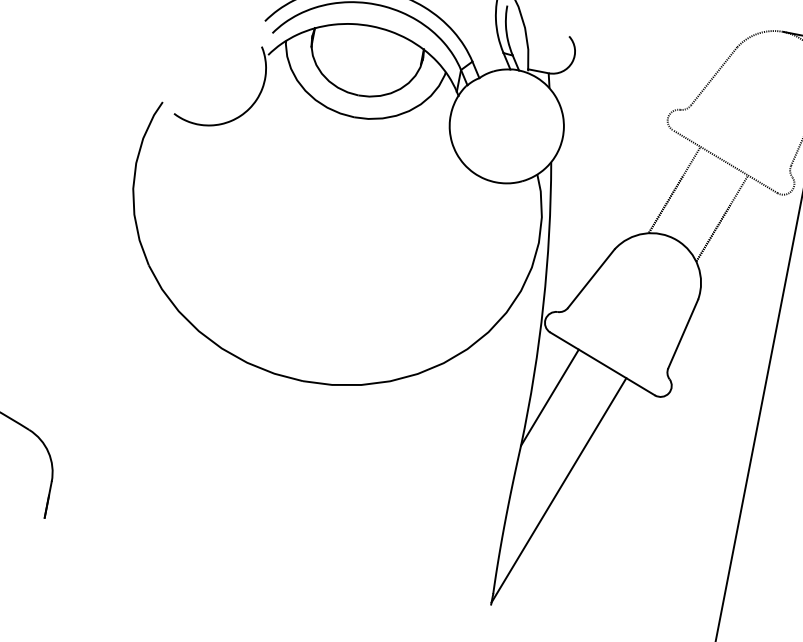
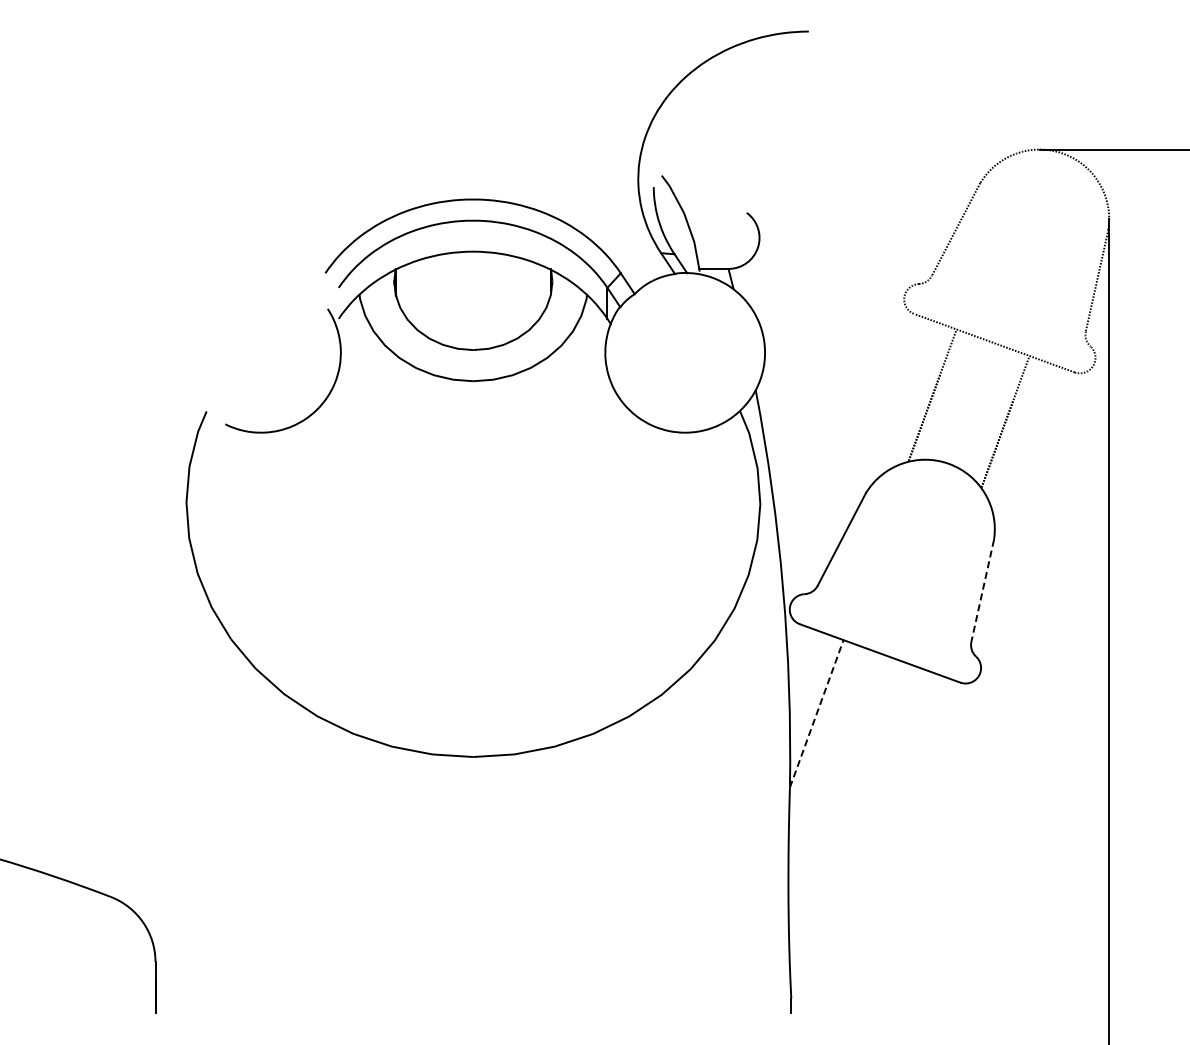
line: (682, 334) -> (982, 591), solid -> dashed
line: (549, 397) -> (816, 713), solid -> dashed
line: (558, 490) -> (853, 838), removed

